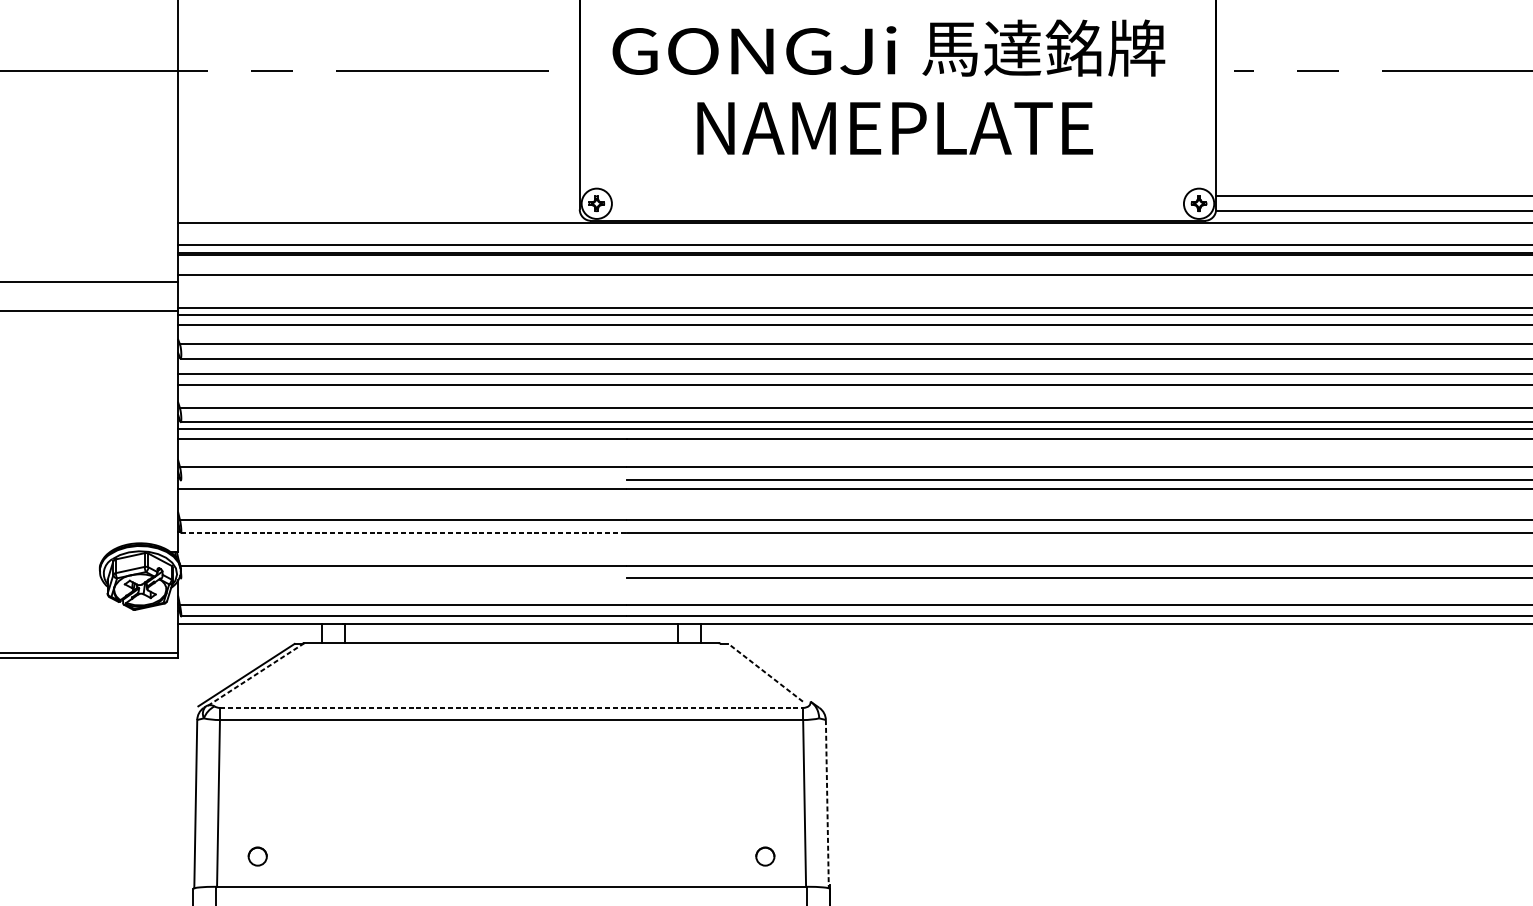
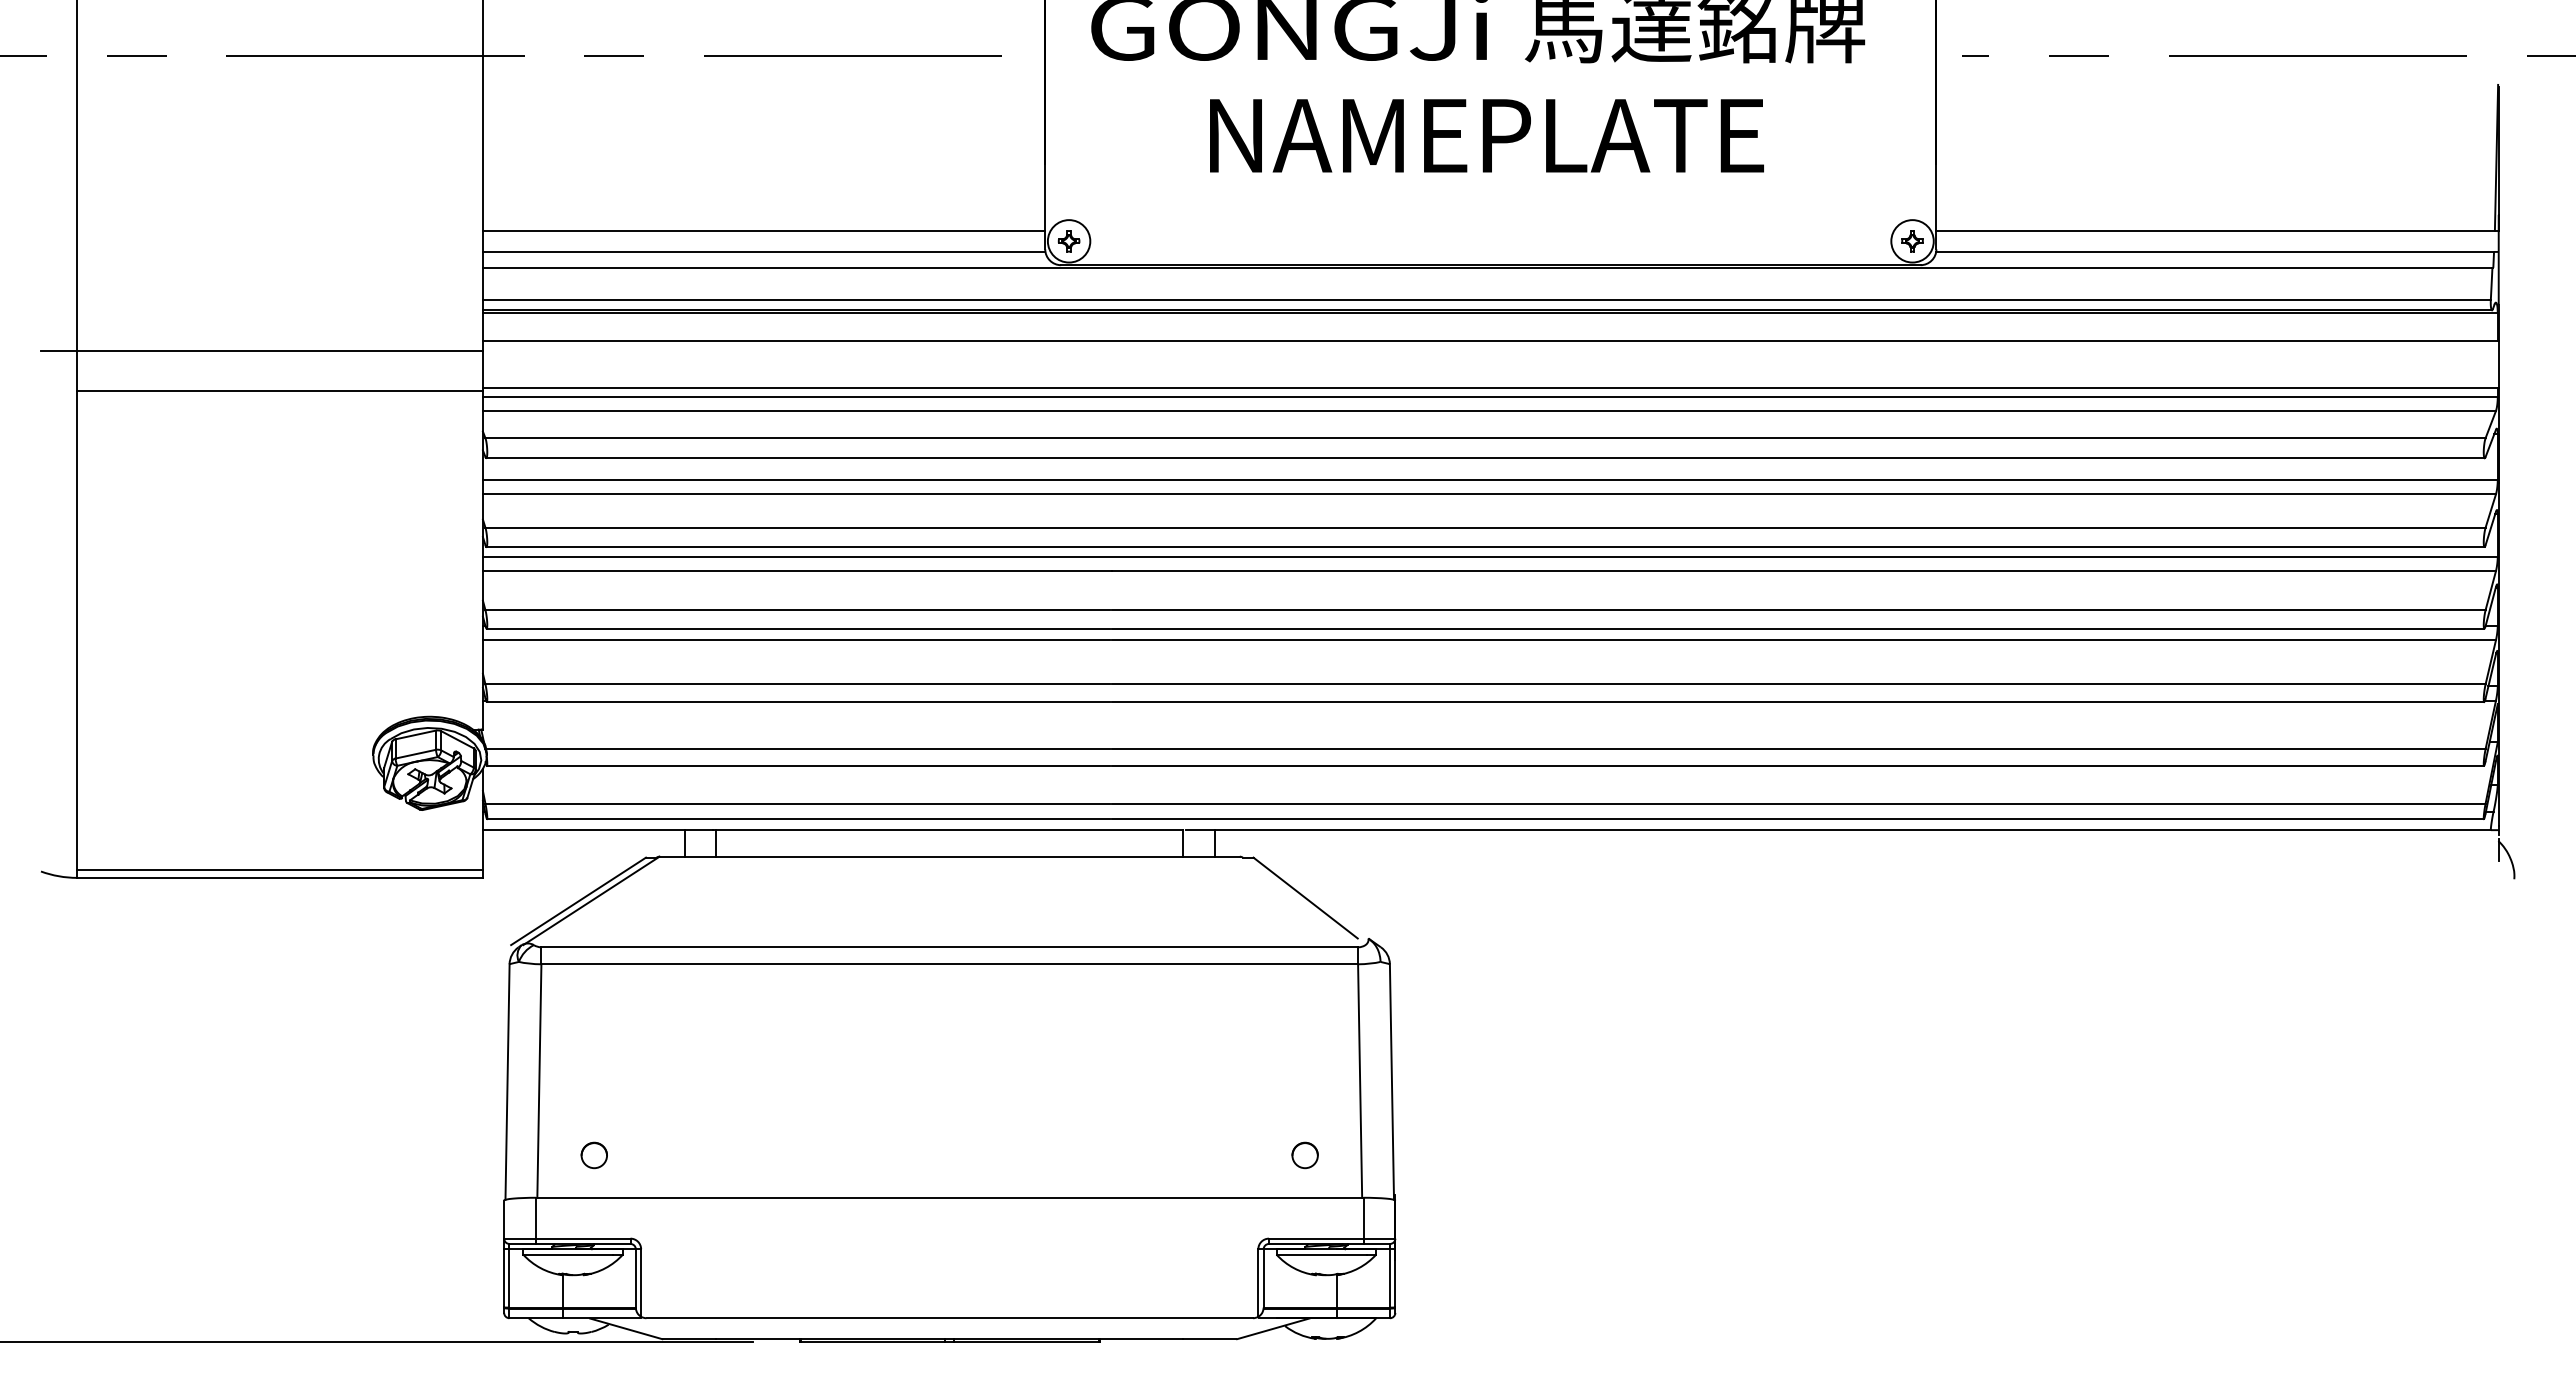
line: (378, 196) -> (763, 230), added
line: (378, 211) -> (763, 251), added
line: (402, 480) -> (797, 628), added
line: (403, 532) -> (798, 701), dashed -> solid
line: (402, 578) -> (797, 765), added
line: (765, 673) -> (1305, 898), dashed -> solid
line: (255, 675) -> (591, 901), dashed -> solid
line: (512, 708) -> (950, 947), dashed -> solid
line: (827, 804) -> (1391, 1082), dashed -> solid

